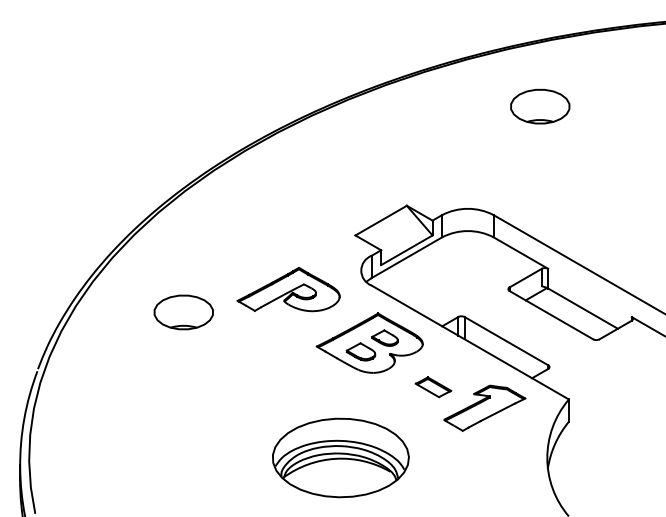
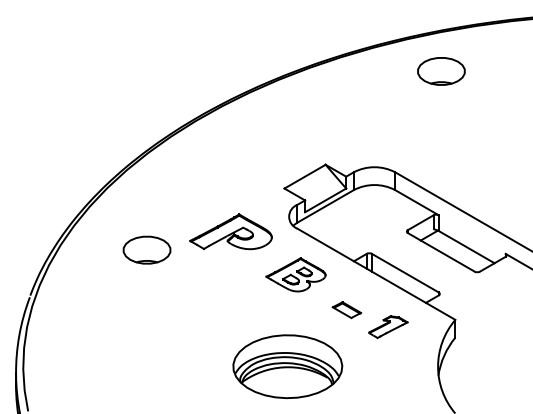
part: (540, 106) -> (441, 71), moved
part: (369, 342) -> (295, 274), size x0.7
part: (485, 409) -> (388, 327), size x0.6
part: (340, 457) -> (287, 366), moved

